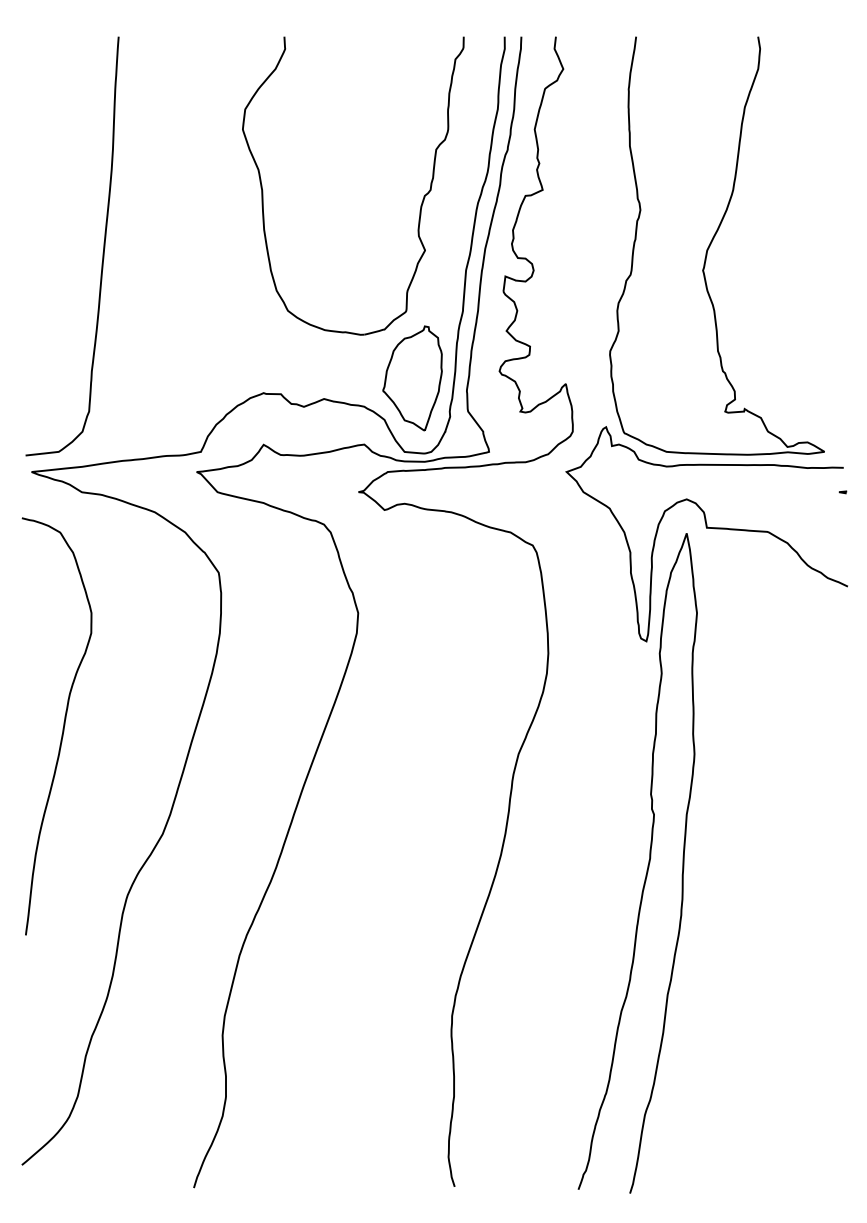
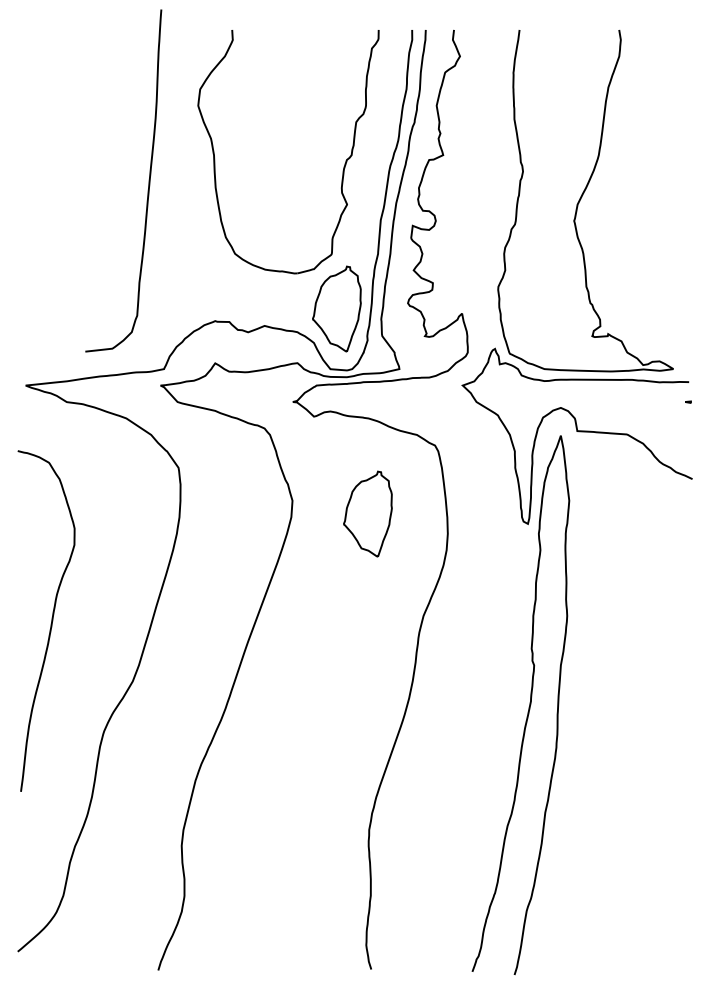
curve: (102, 252) -> (148, 185), moved
part: (450, 629) -> (367, 514), added
curve: (62, 728) -> (50, 622), moved

